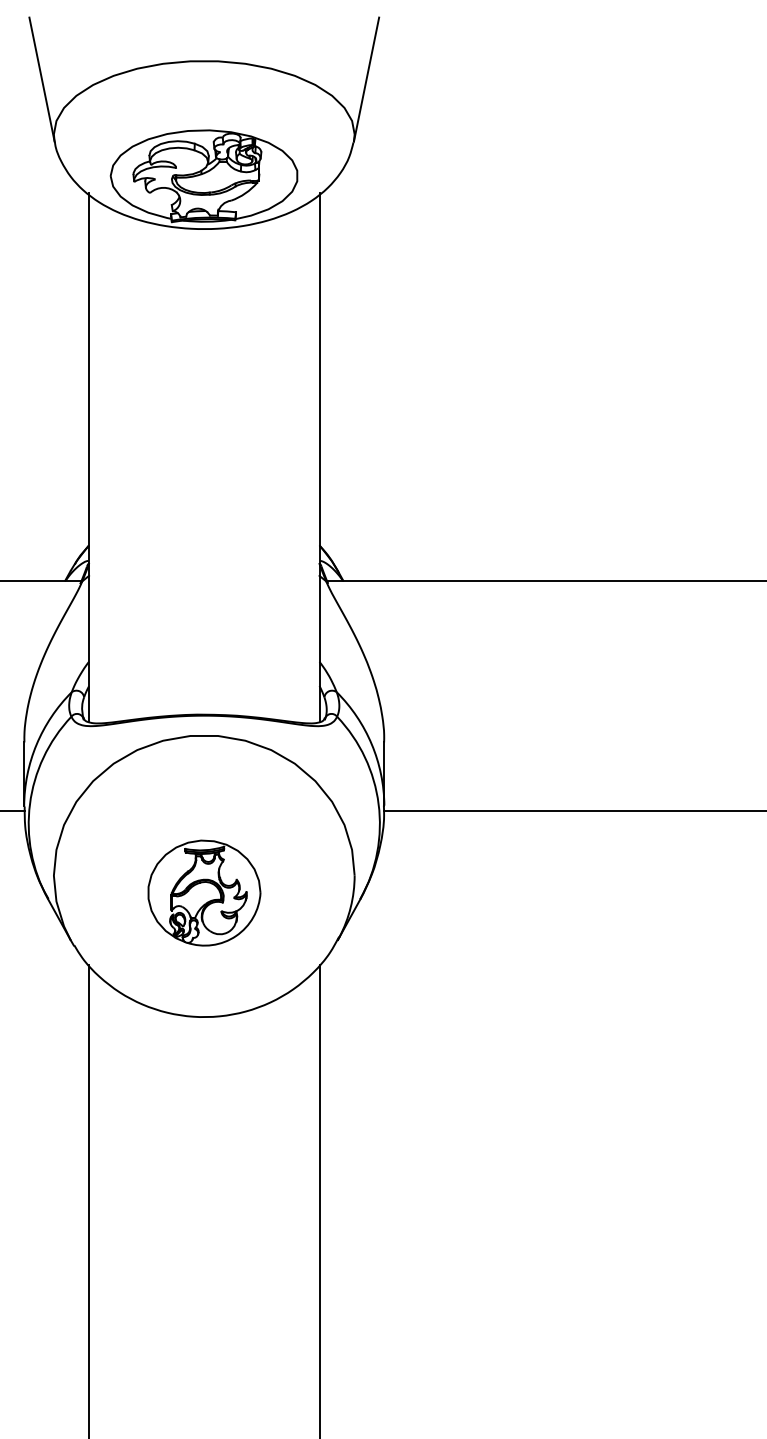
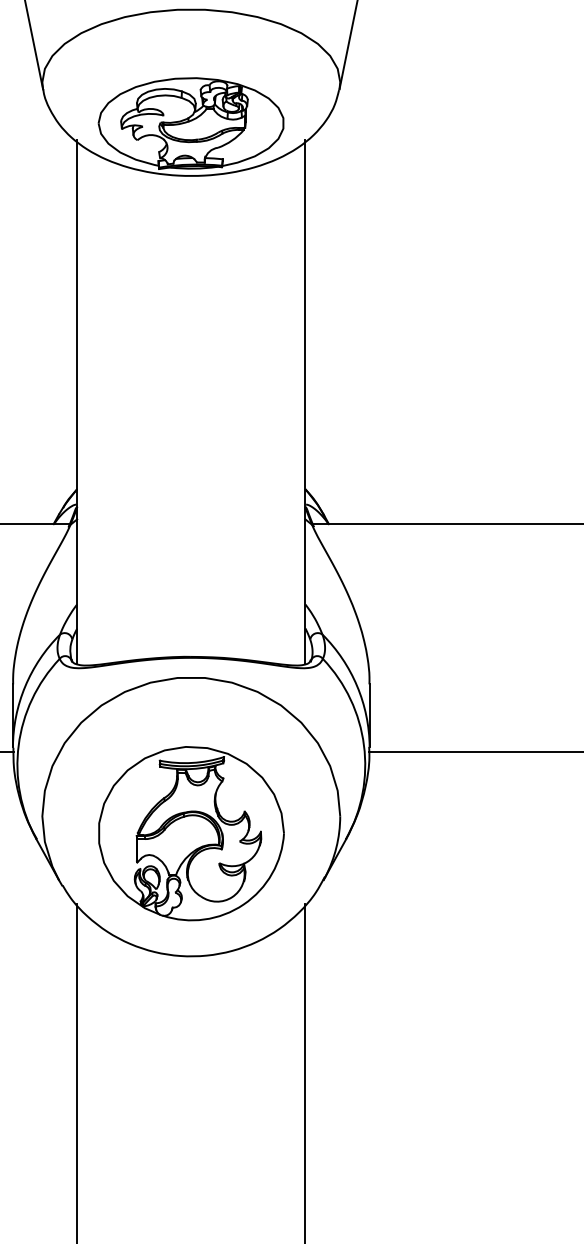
part: (204, 892) -> (191, 832), size x1.67

